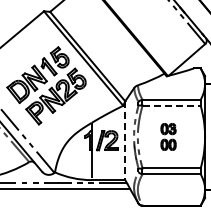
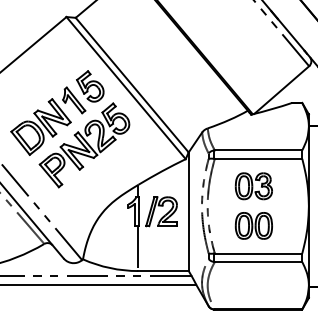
line: (172, 105) -> (259, 158), dashed -> solid
part: (168, 136) -> (253, 205), size x1.67
line: (125, 141) -> (189, 212), dashed -> solid

